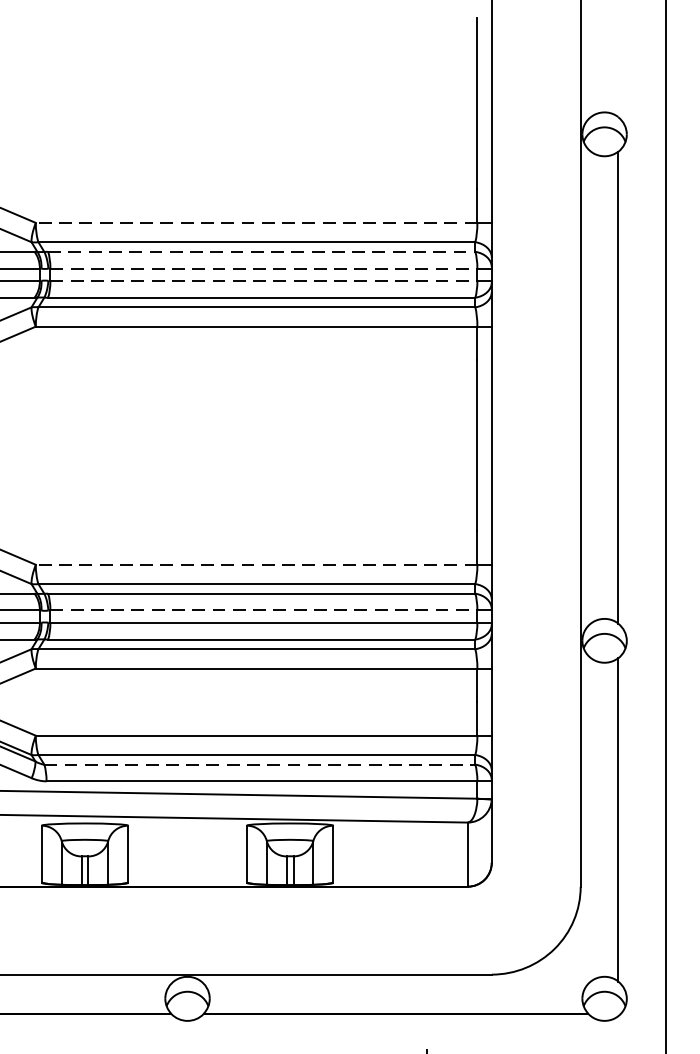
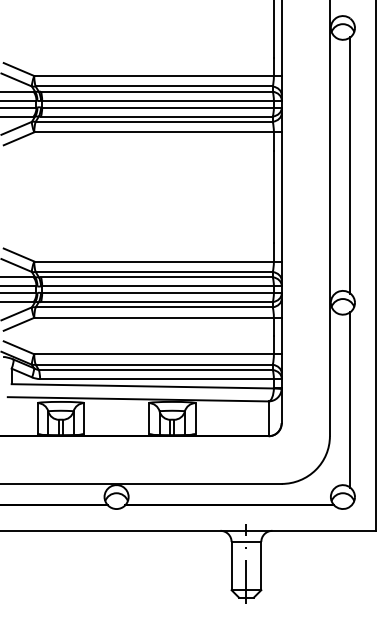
line: (257, 223) -> (154, 76), dashed -> solid
line: (261, 251) -> (156, 91), dashed -> solid
line: (264, 268) -> (158, 100), dashed -> solid
line: (264, 280) -> (158, 107), dashed -> solid
line: (257, 564) -> (154, 261), dashed -> solid
line: (264, 610) -> (158, 286), dashed -> solid
line: (259, 763) -> (155, 369), dashed -> solid

